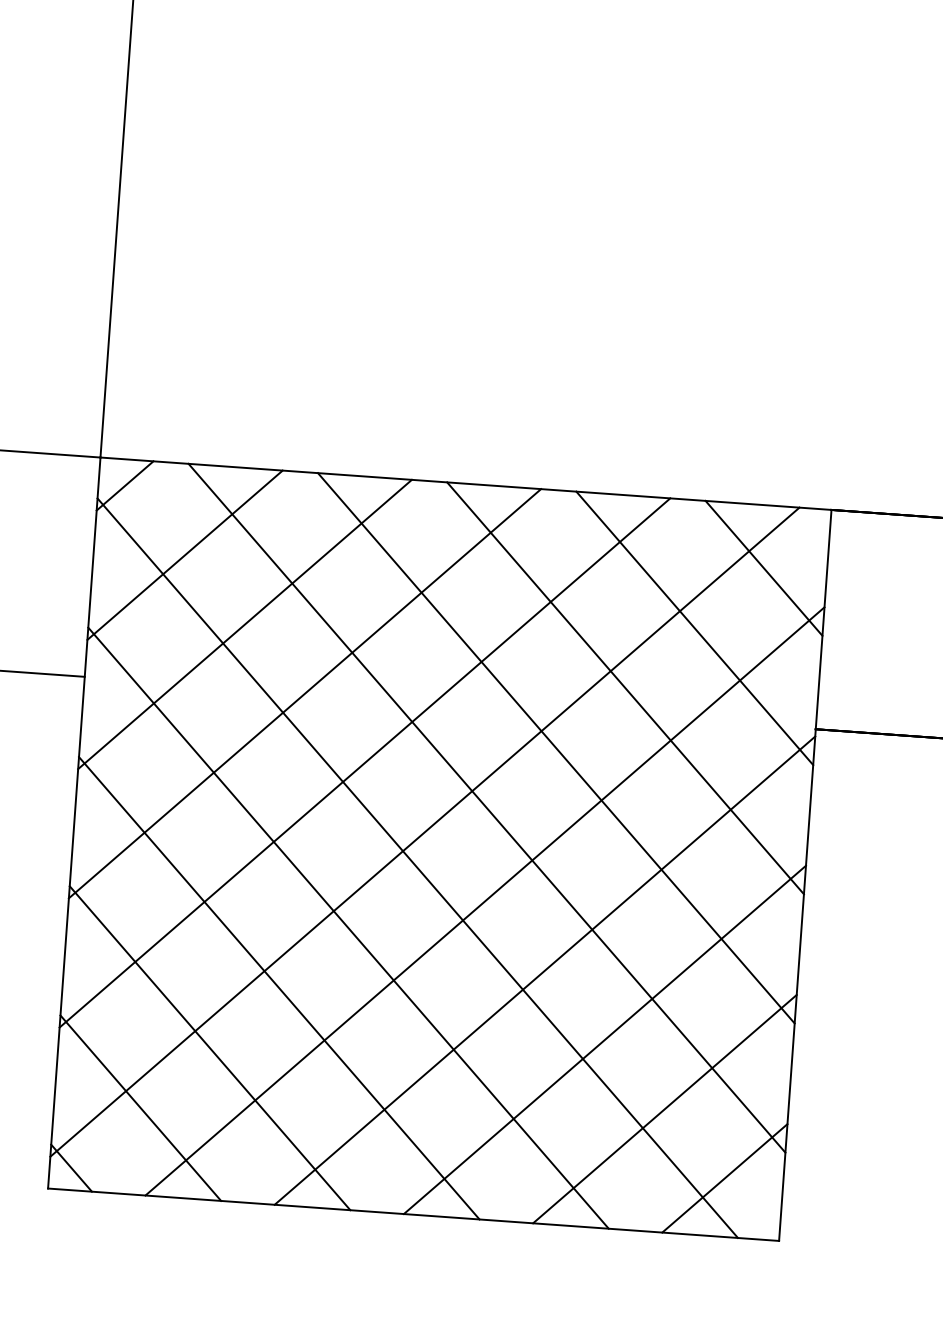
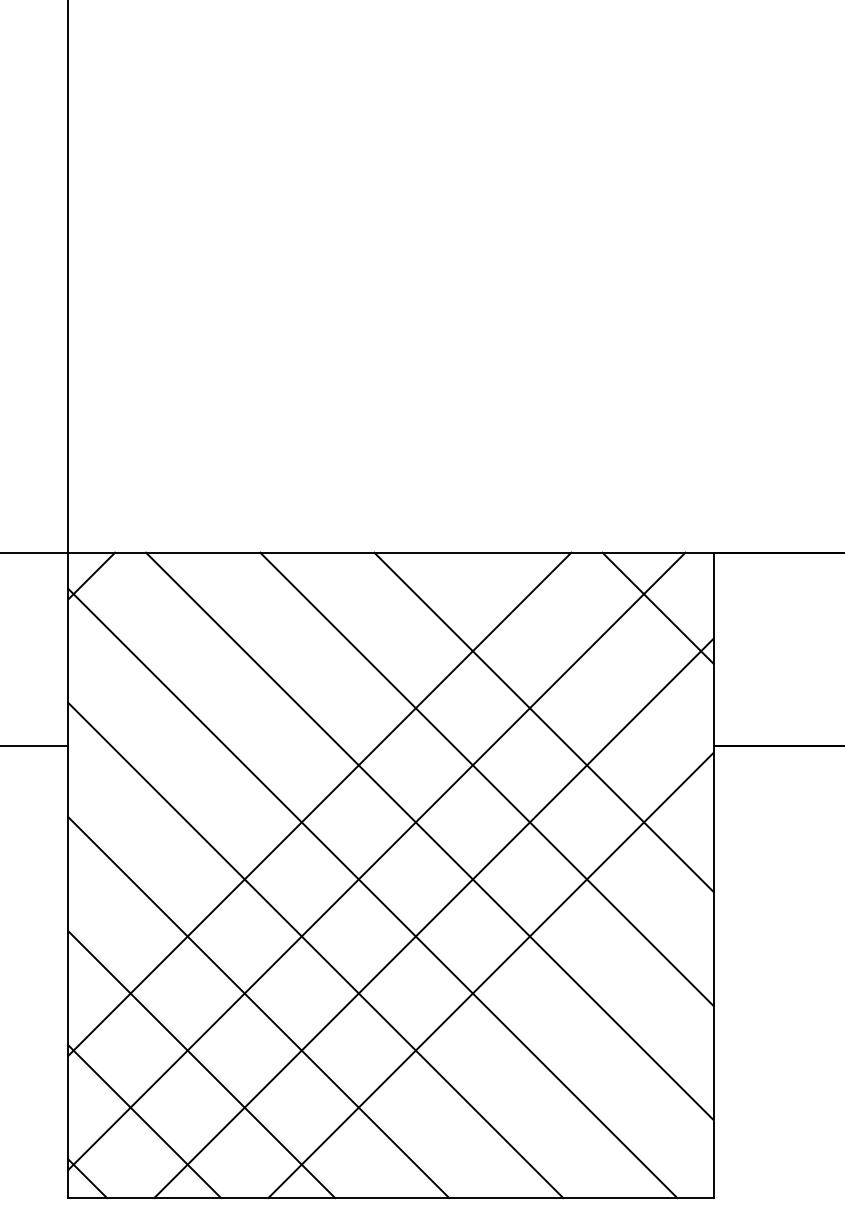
line: (184, 554) -> (148, 632), removed
line: (244, 623) -> (205, 689), removed
line: (694, 627) -> (600, 664), removed
line: (304, 692) -> (262, 746), removed
line: (604, 1039) -> (547, 1032), removed
line: (664, 1109) -> (604, 1089), removed
line: (724, 1178) -> (661, 1146), removed

